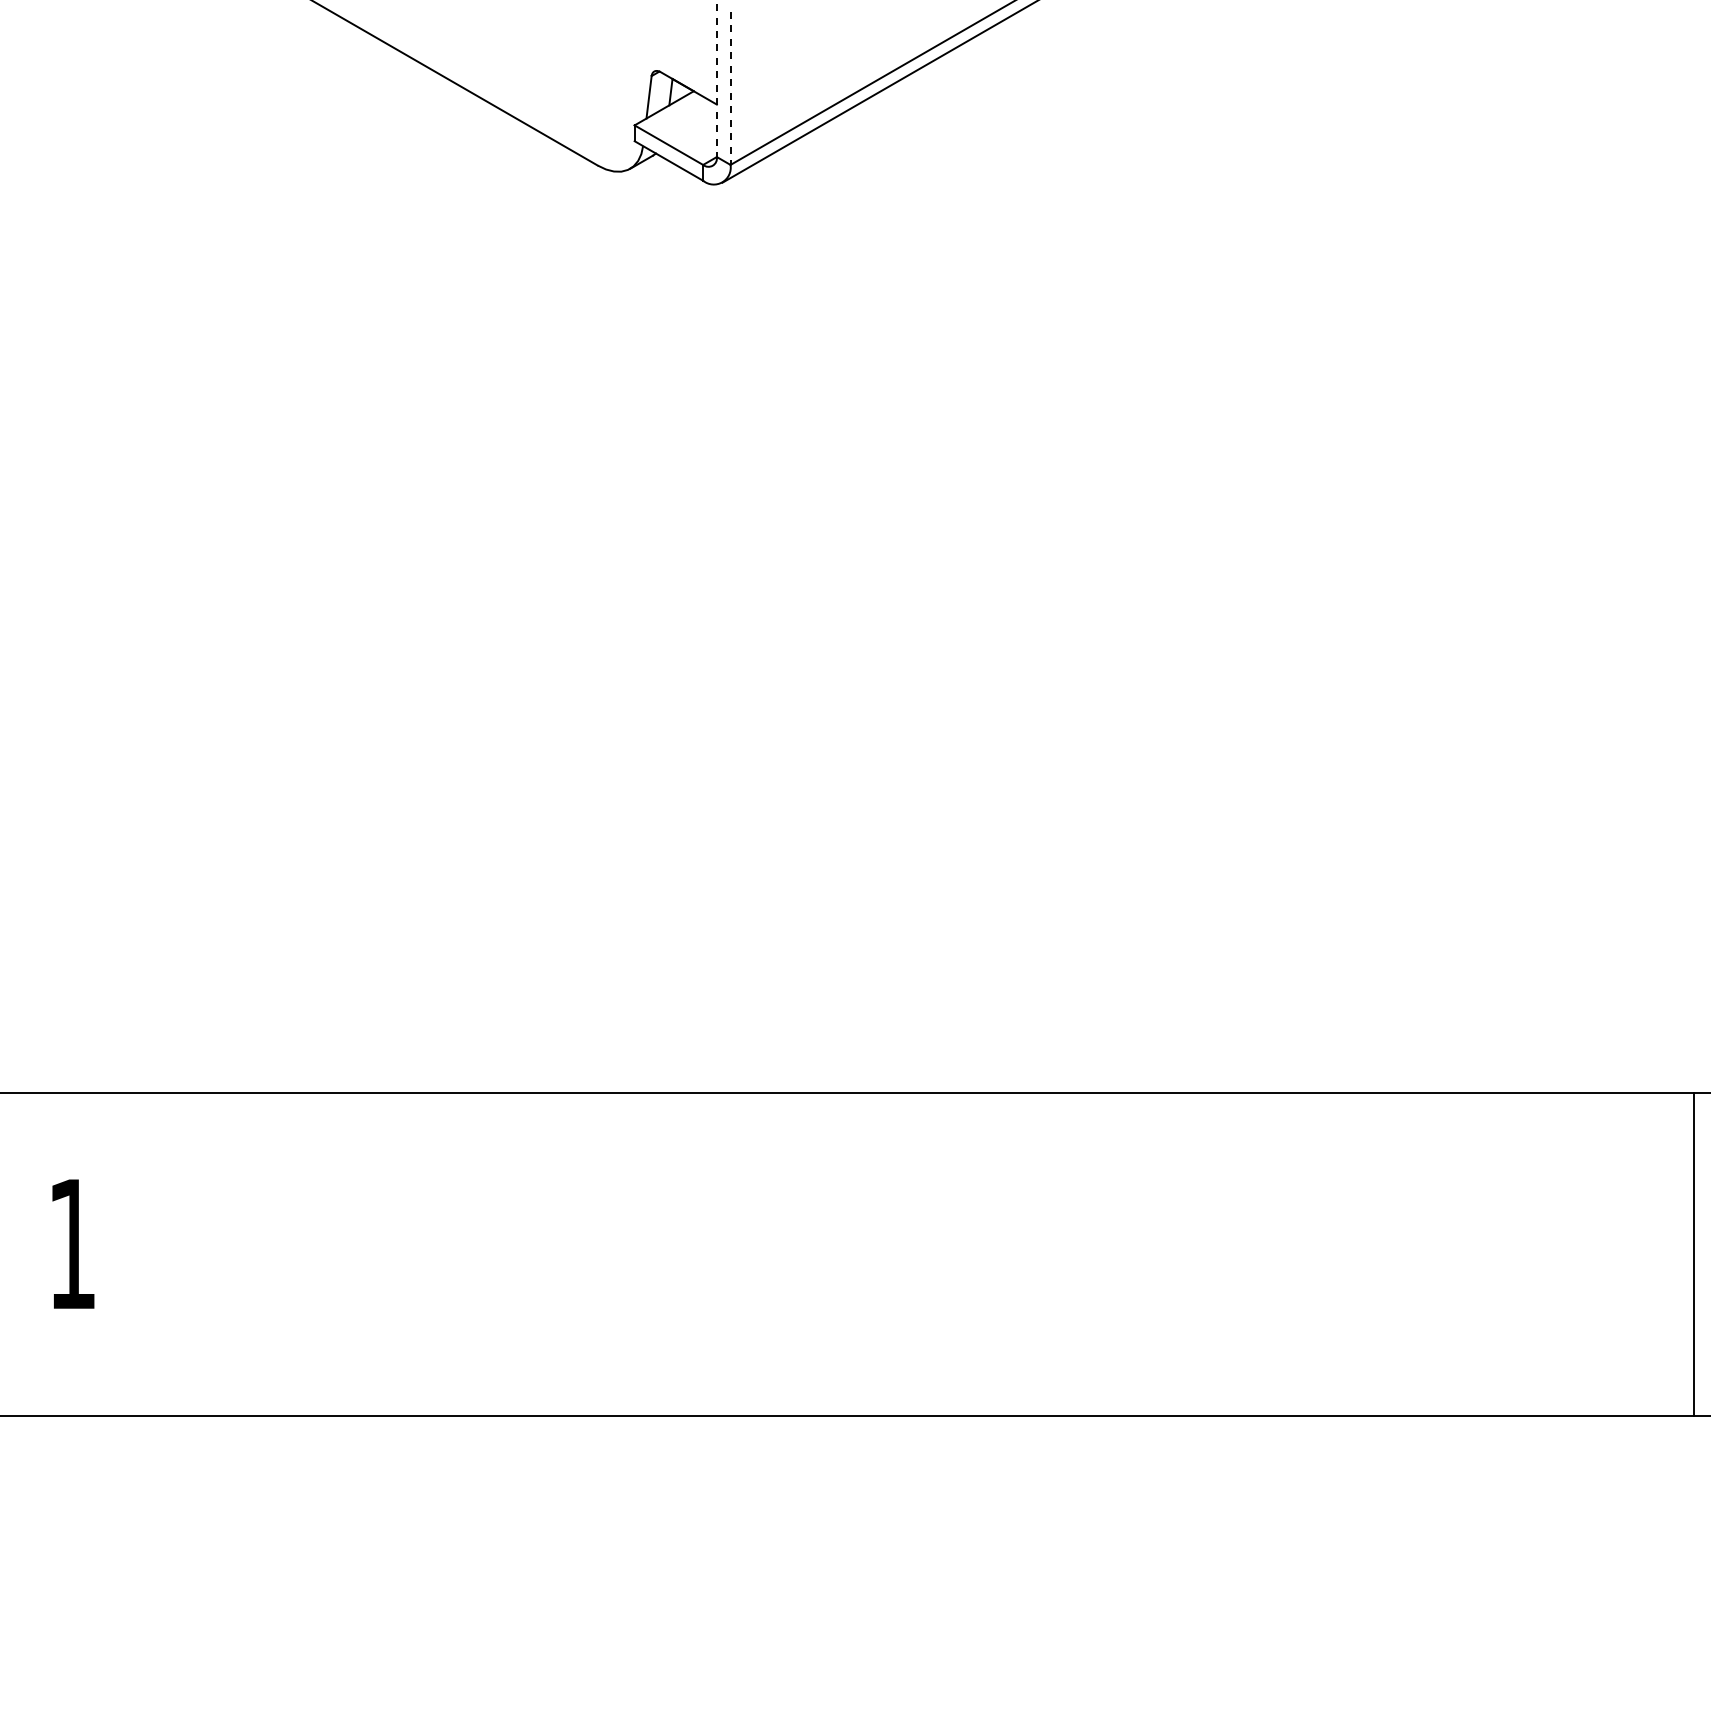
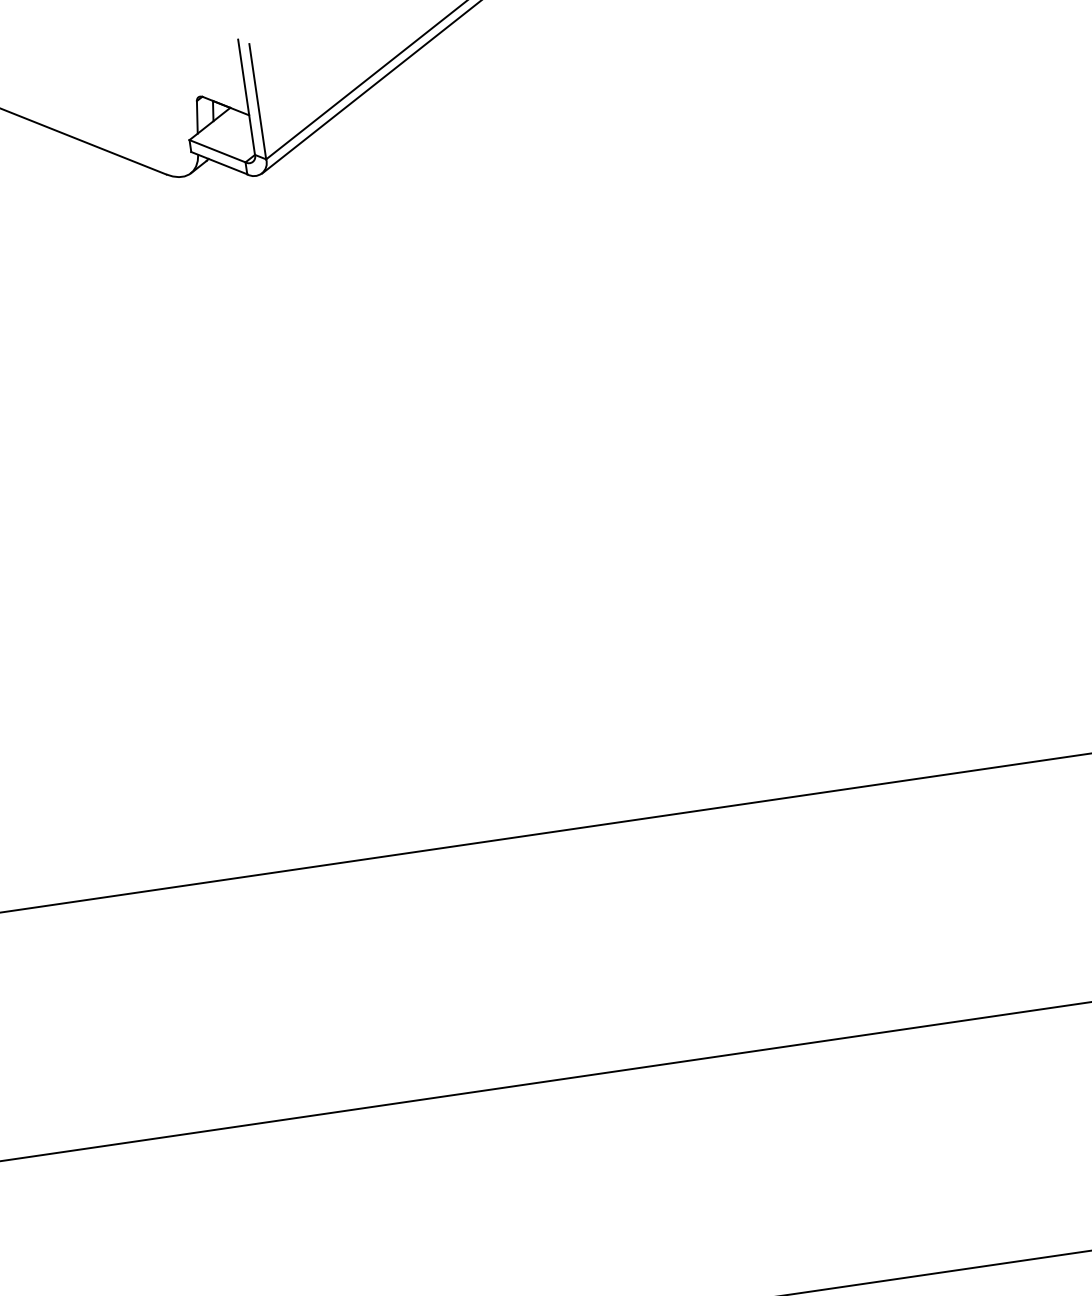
line: (716, 81) -> (246, 98), dashed -> solid
line: (730, 88) -> (257, 101), dashed -> solid

